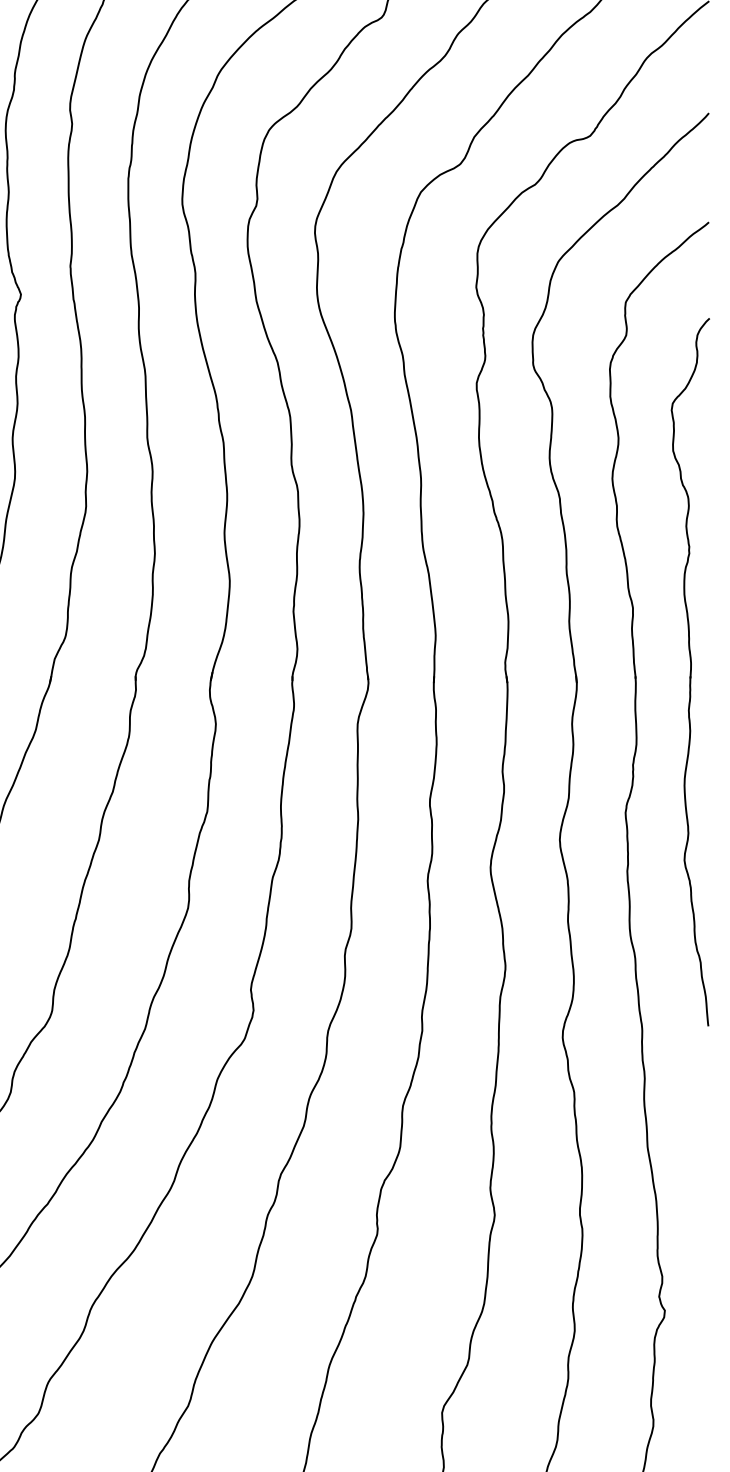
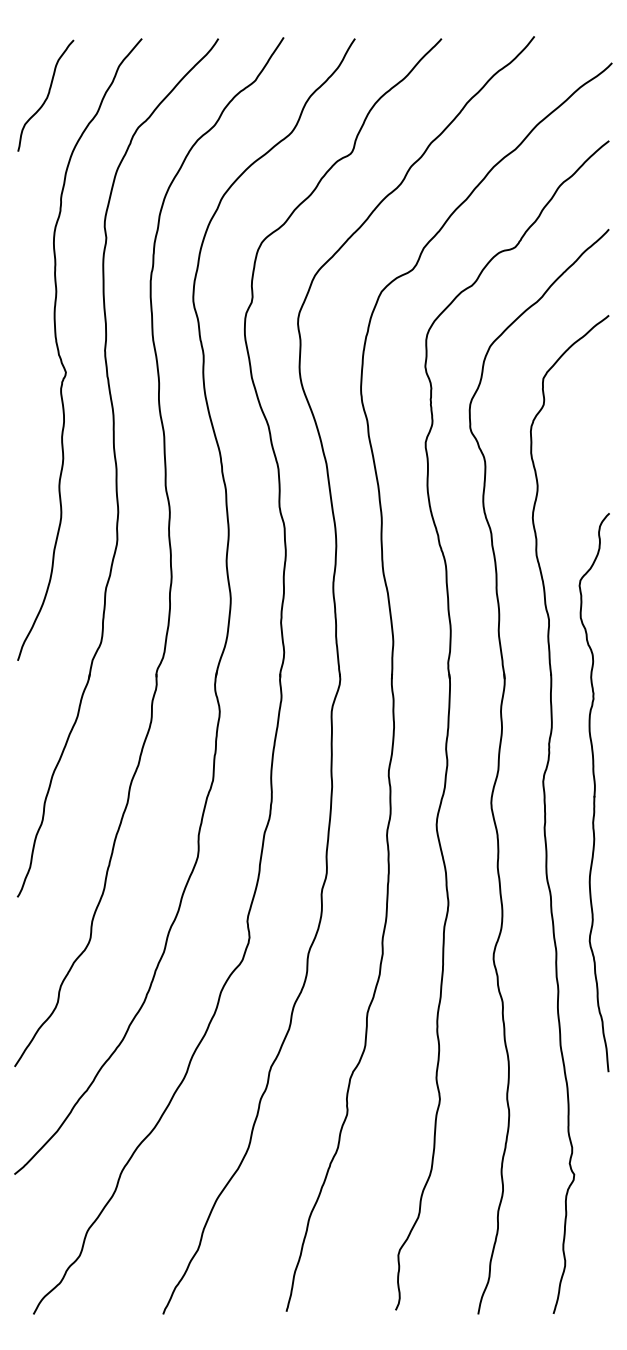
part: (689, 672) -> (593, 792), moved

